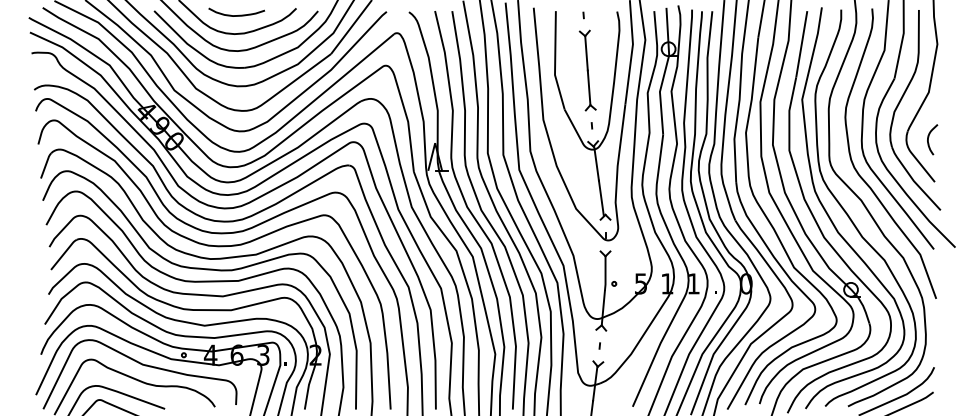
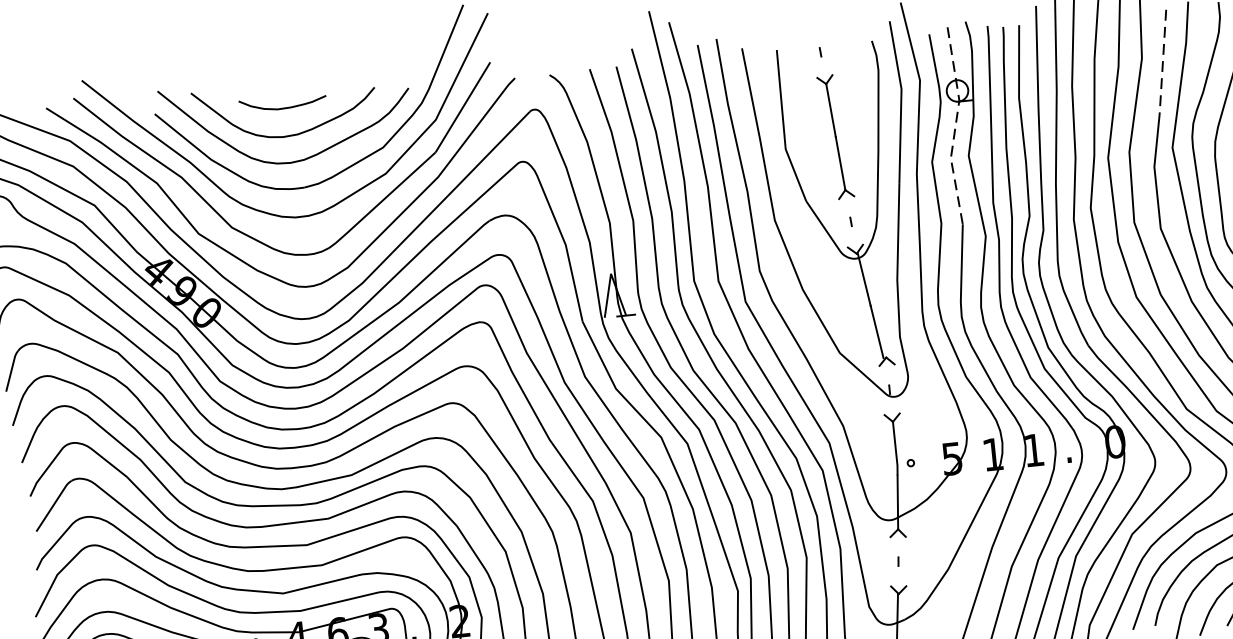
line: (801, 44) -> (1162, 62), solid -> dashed
line: (665, 71) -> (956, 125), solid -> dashed

